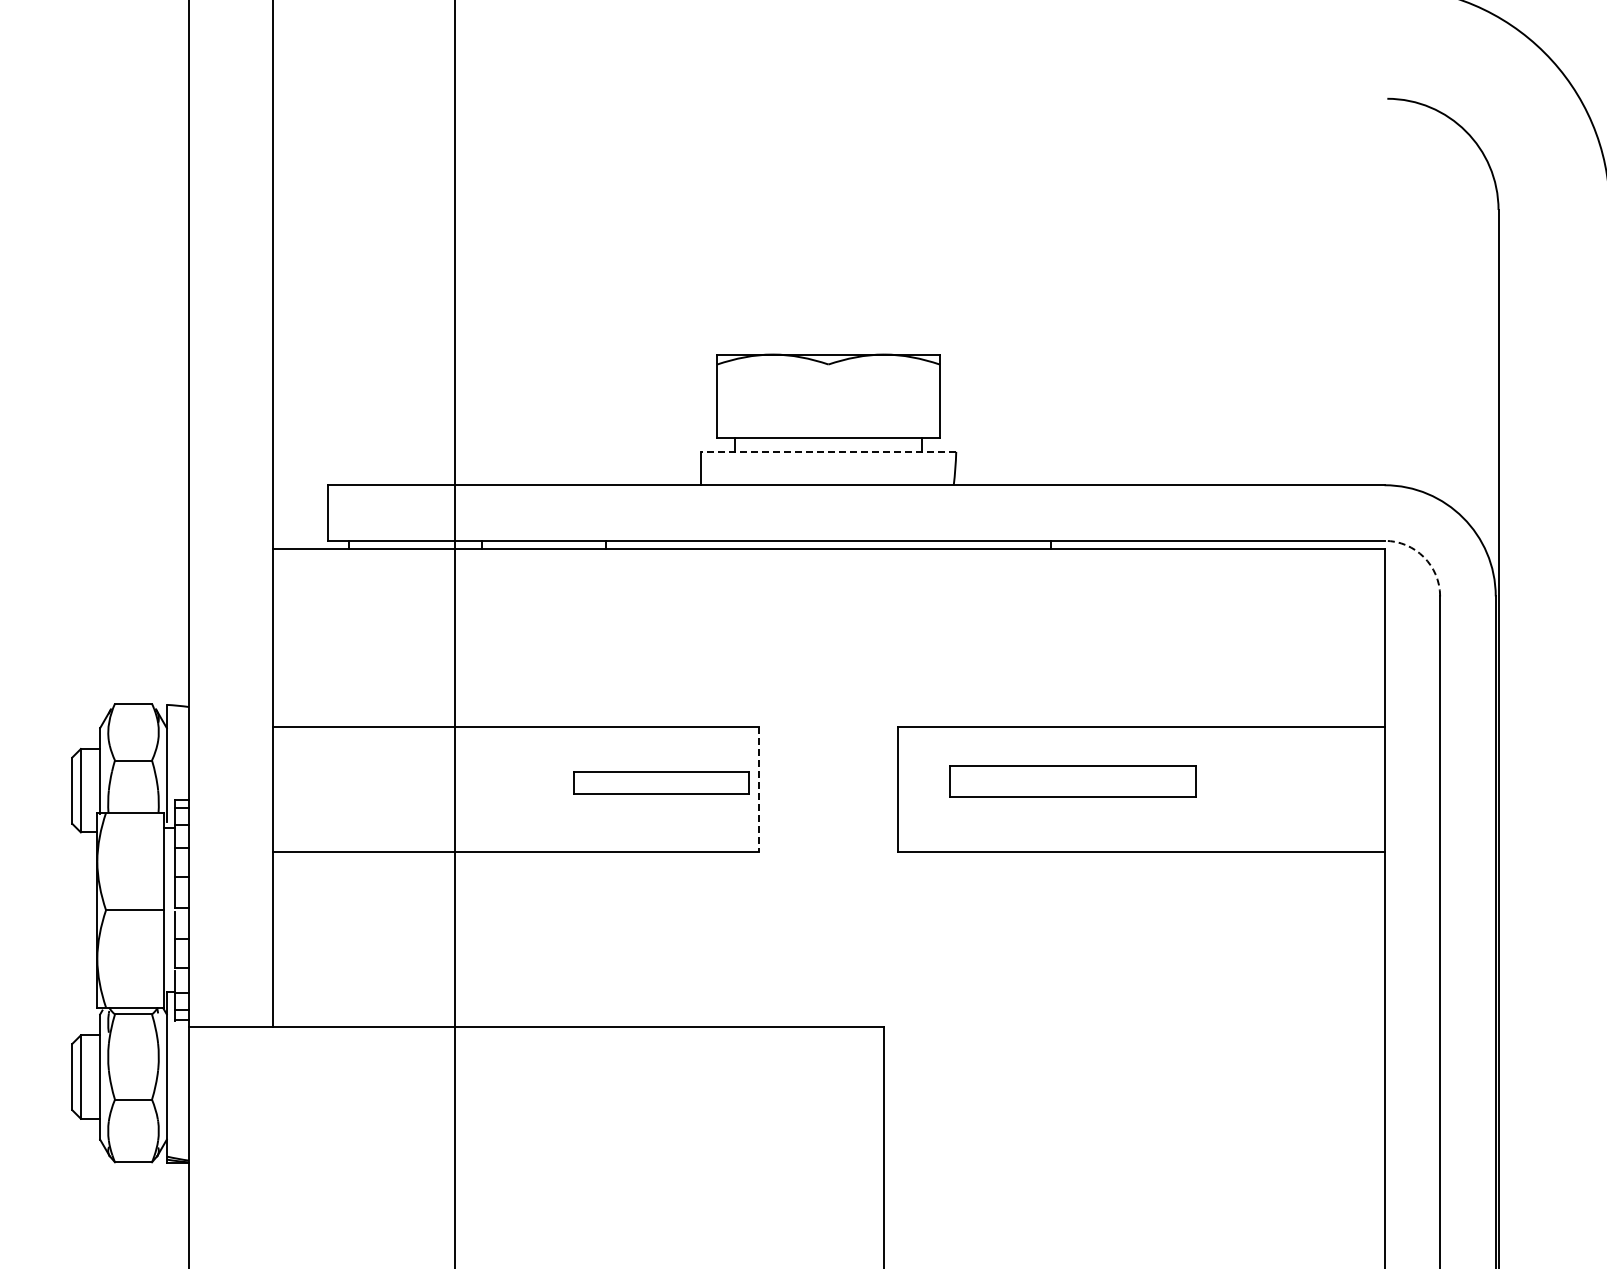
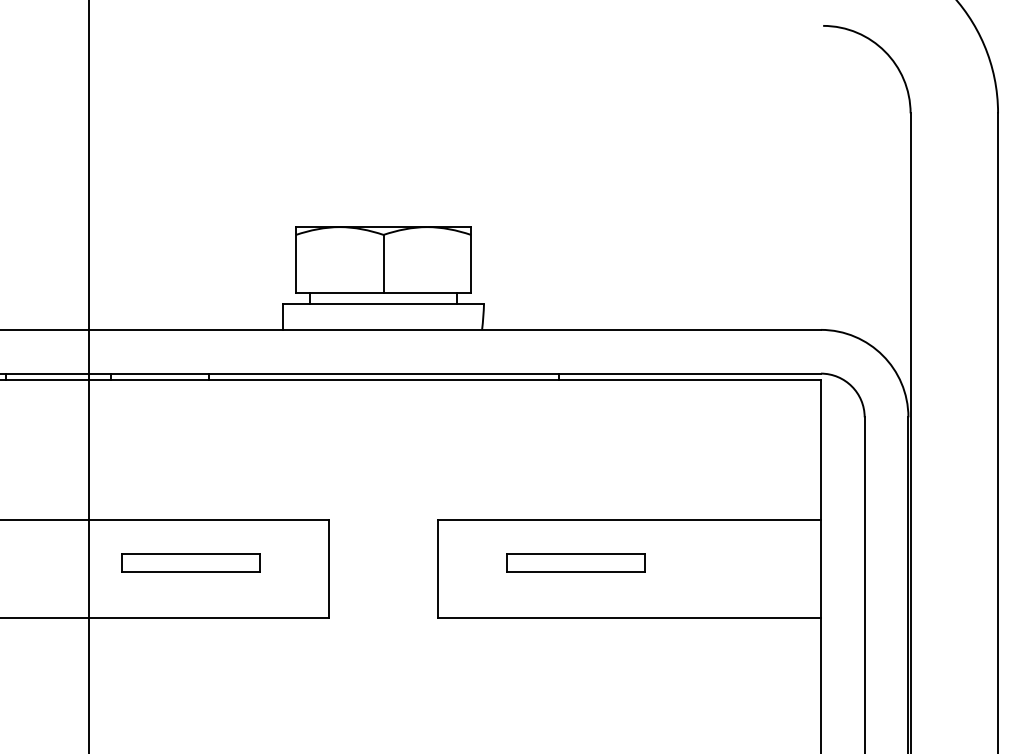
line: (828, 400) -> (383, 263), added
line: (828, 451) -> (383, 303), dashed -> solid
arc: (1423, 557) -> (851, 386), dashed -> solid
part: (1073, 780) -> (576, 562), size x0.71
part: (661, 782) -> (190, 562), moved
line: (759, 789) -> (329, 569), dashed -> solid

